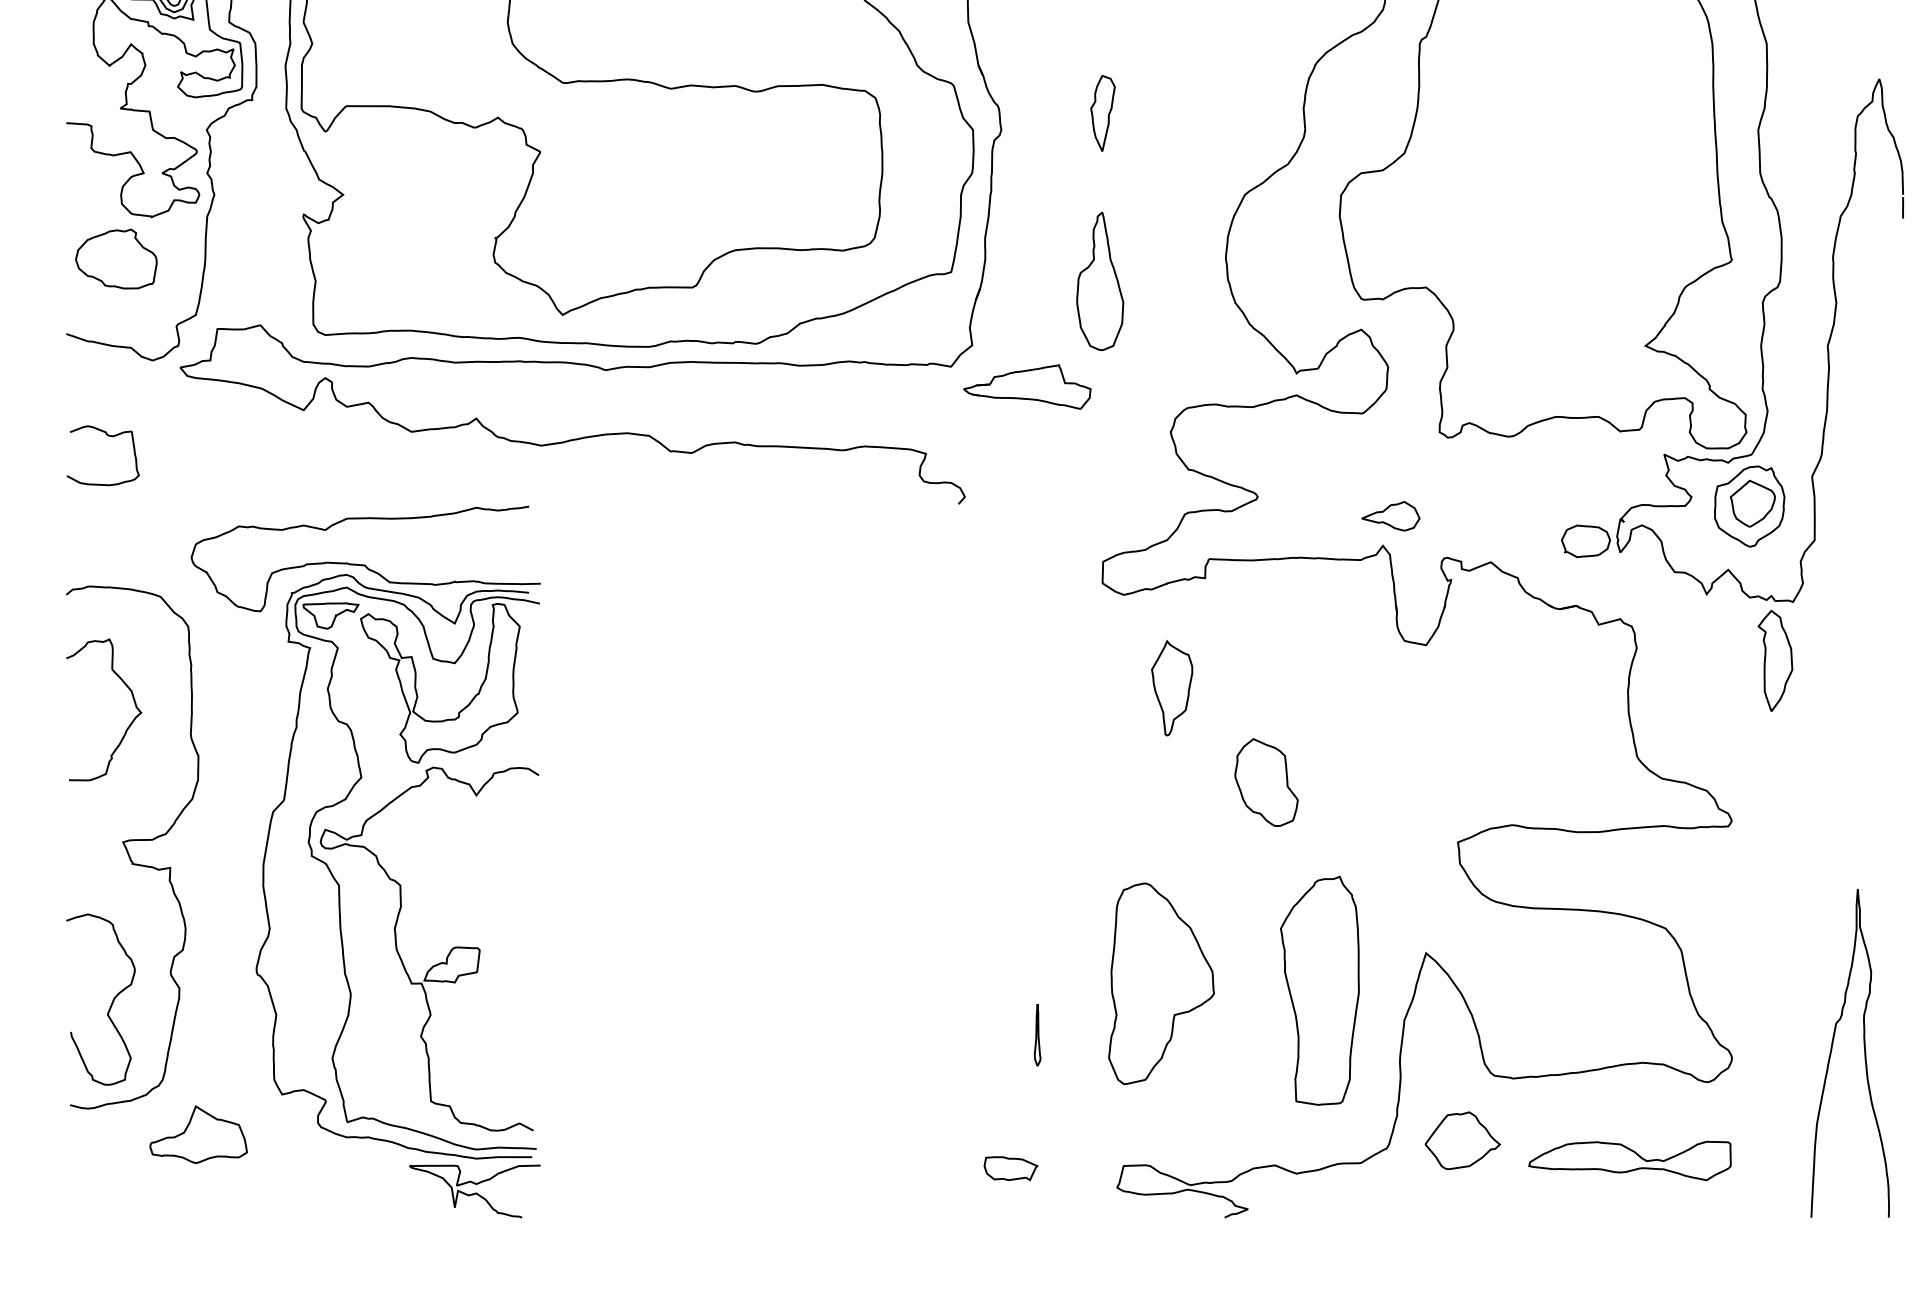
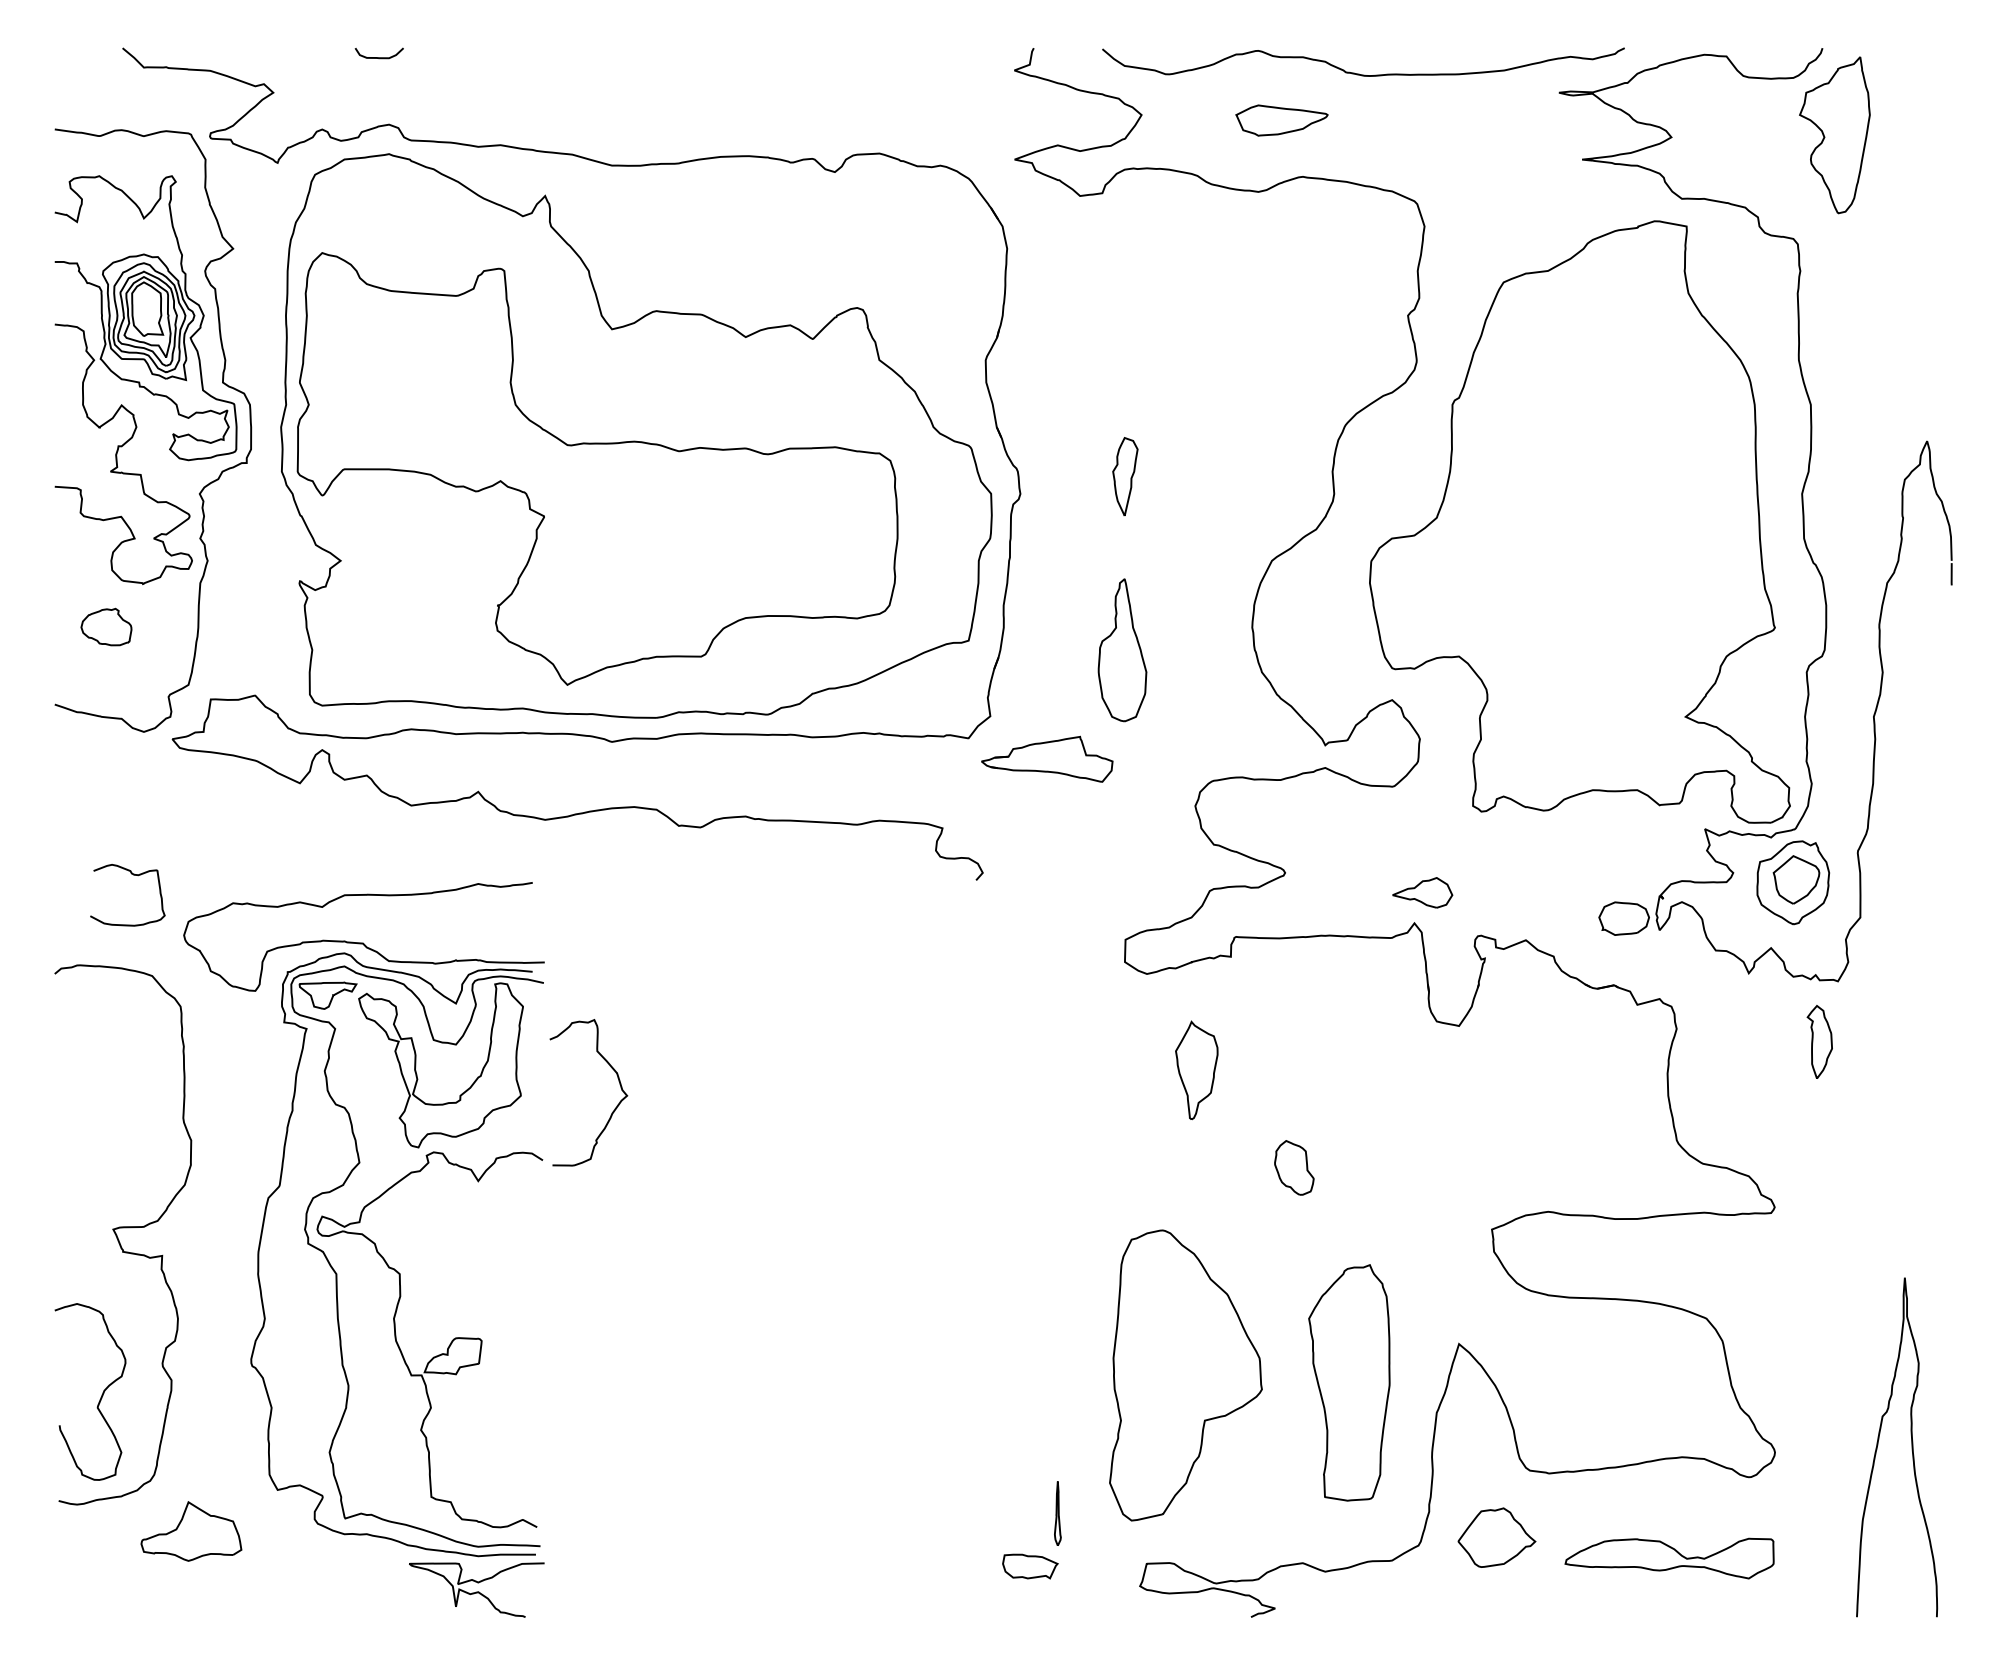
part: (116, 258) -> (106, 626), size x0.6
curve: (108, 436) -> (133, 875), moved
part: (1775, 660) -> (1819, 1041), size x0.7
curve: (129, 725) -> (614, 1108), moved
part: (1266, 782) -> (1294, 1167), size x0.6
part: (1161, 983) -> (1185, 1375), size x1.4
part: (1037, 1034) -> (1057, 1513), moved

